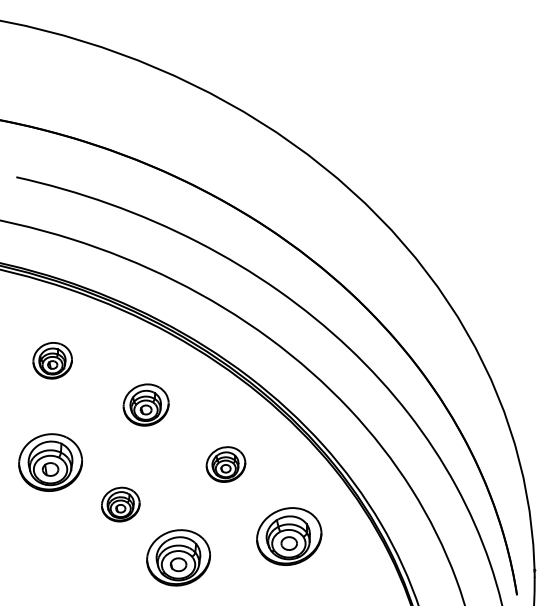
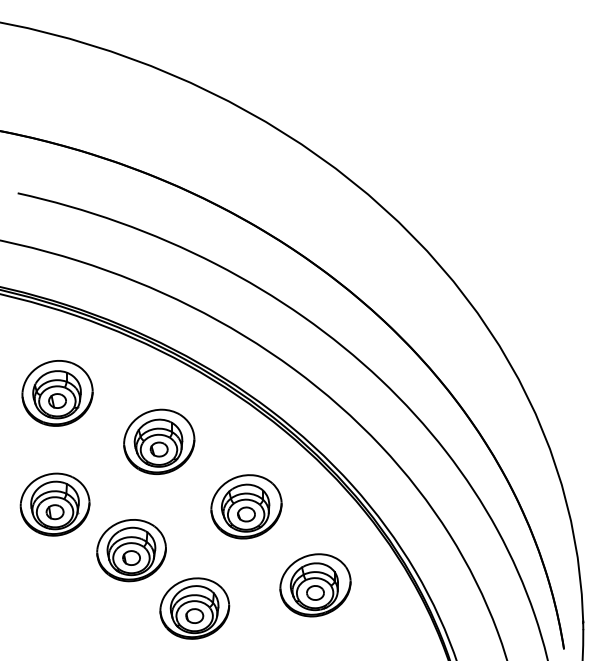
part: (52, 360) -> (57, 393), size x1.67
part: (146, 404) -> (159, 441), size x1.43
part: (225, 464) -> (245, 506), size x1.67
part: (120, 504) -> (131, 550), size x1.67

